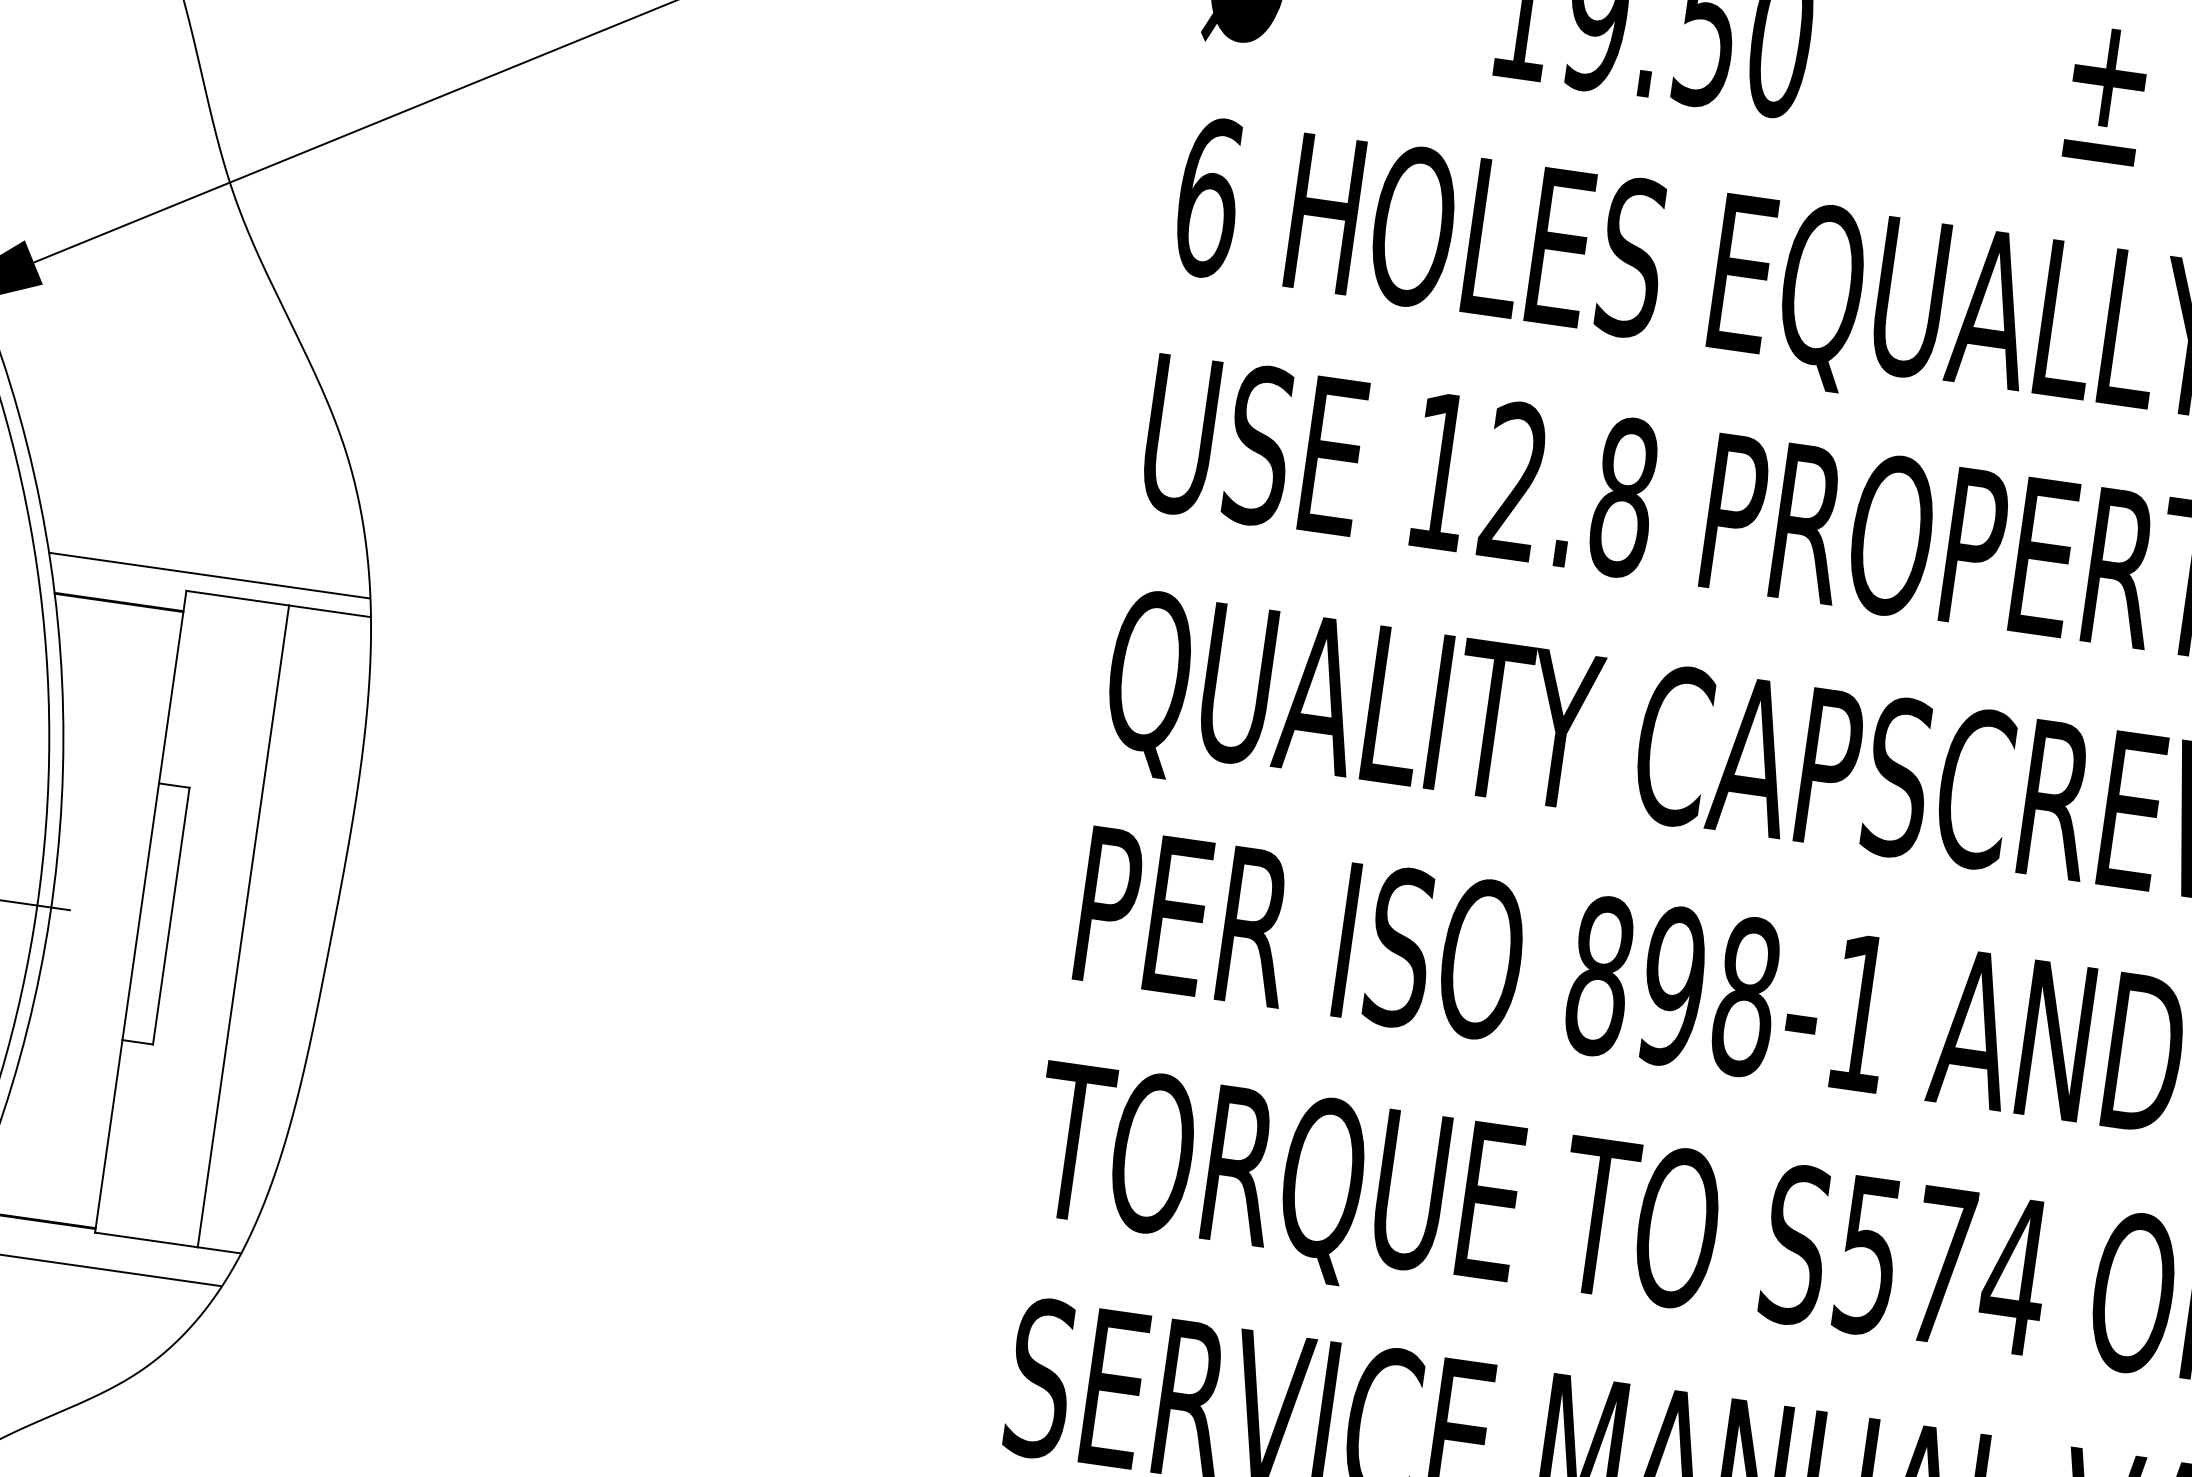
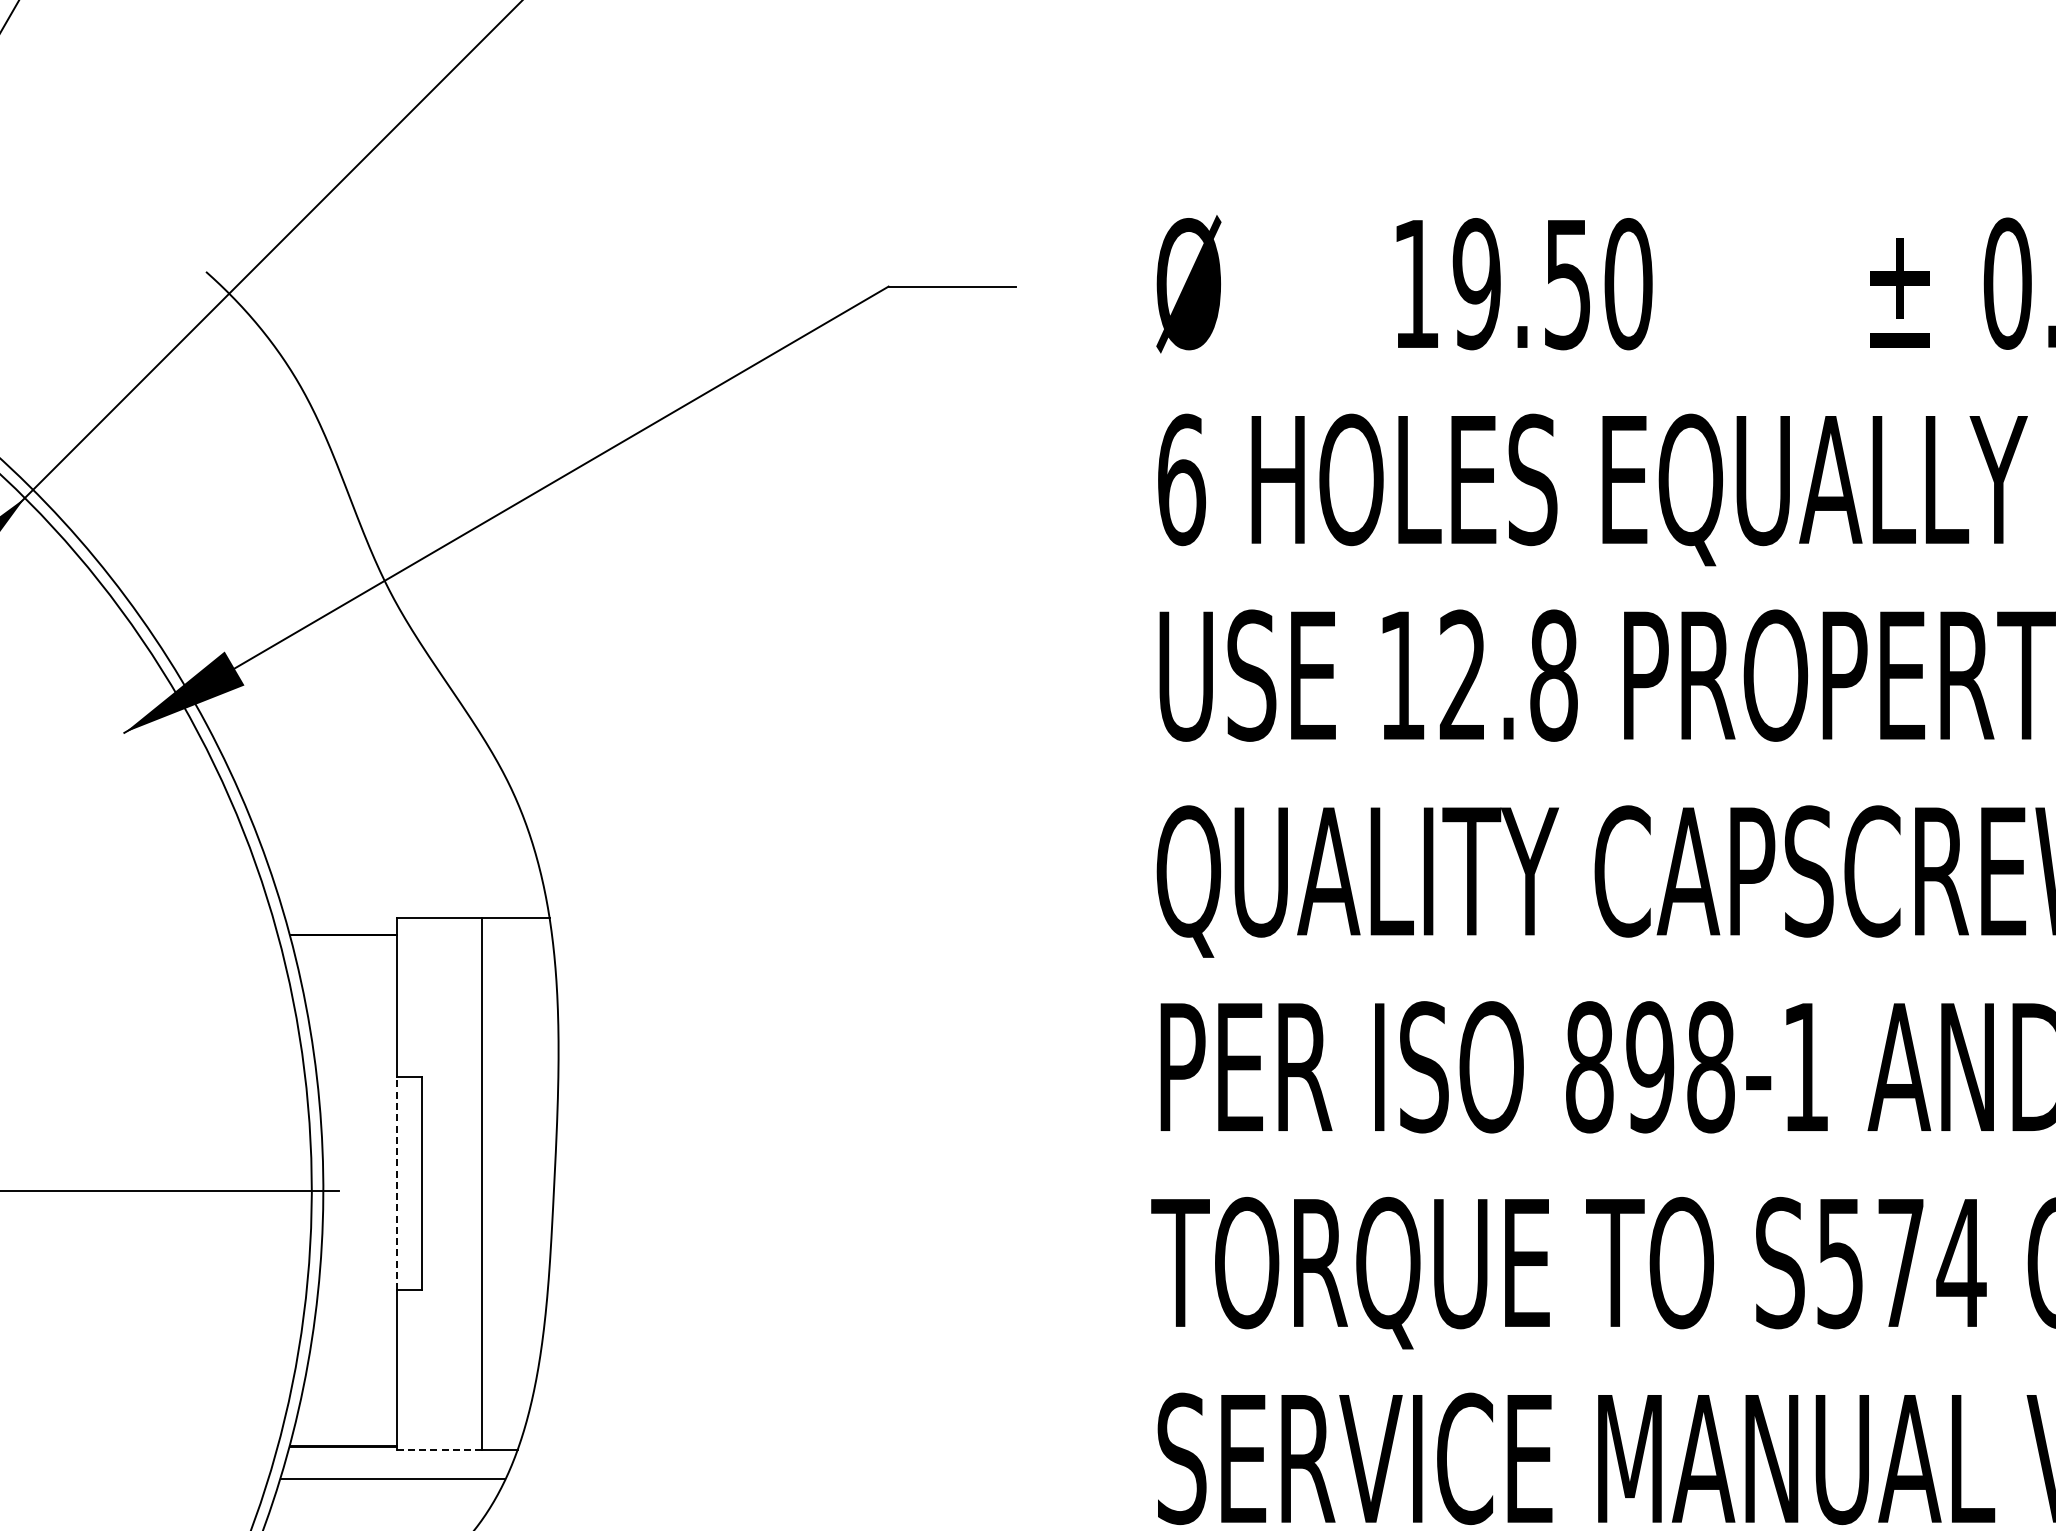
line: (209, 575) -> (413, 902), removed
line: (140, 911) -> (396, 1183), solid -> dashed
line: (146, 1239) -> (439, 1449), solid -> dashed

